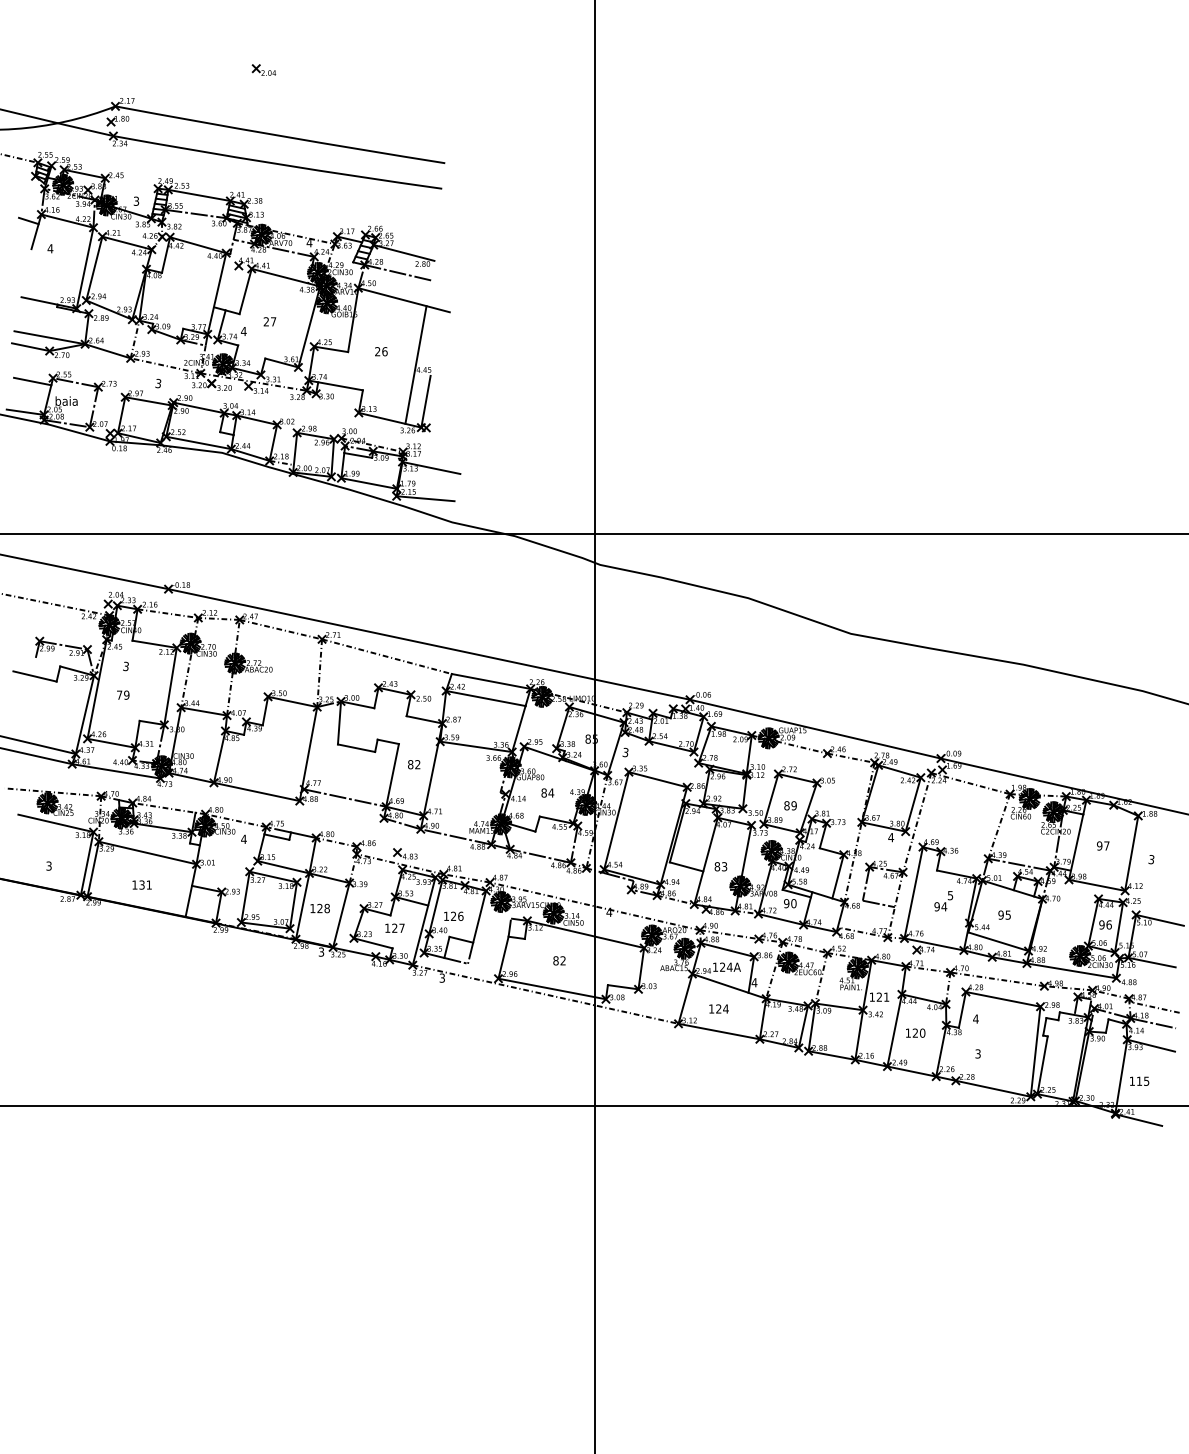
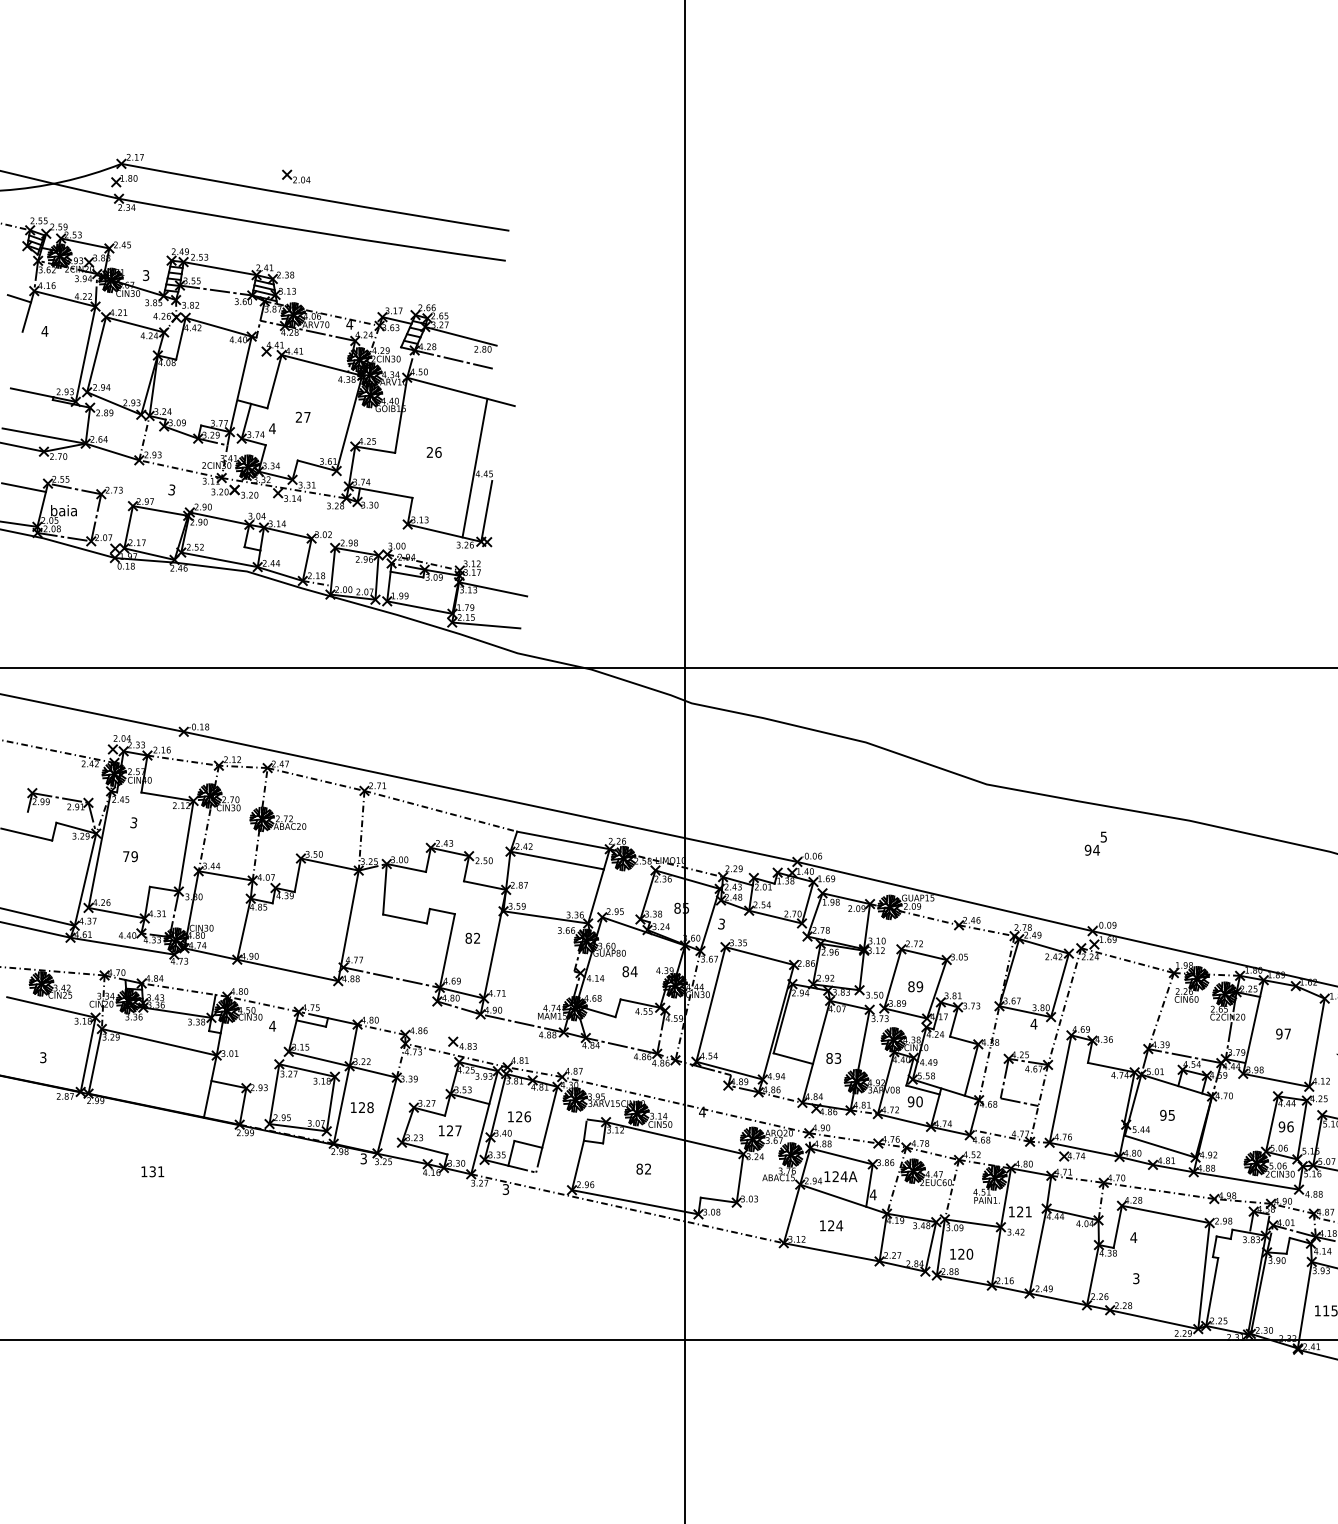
part: (263, 69) -> (295, 175), moved
text: (141, 884) -> (152, 1171), moved
text: (943, 901) -> (1095, 844), moved
text: (915, 1032) -> (961, 1253), moved

